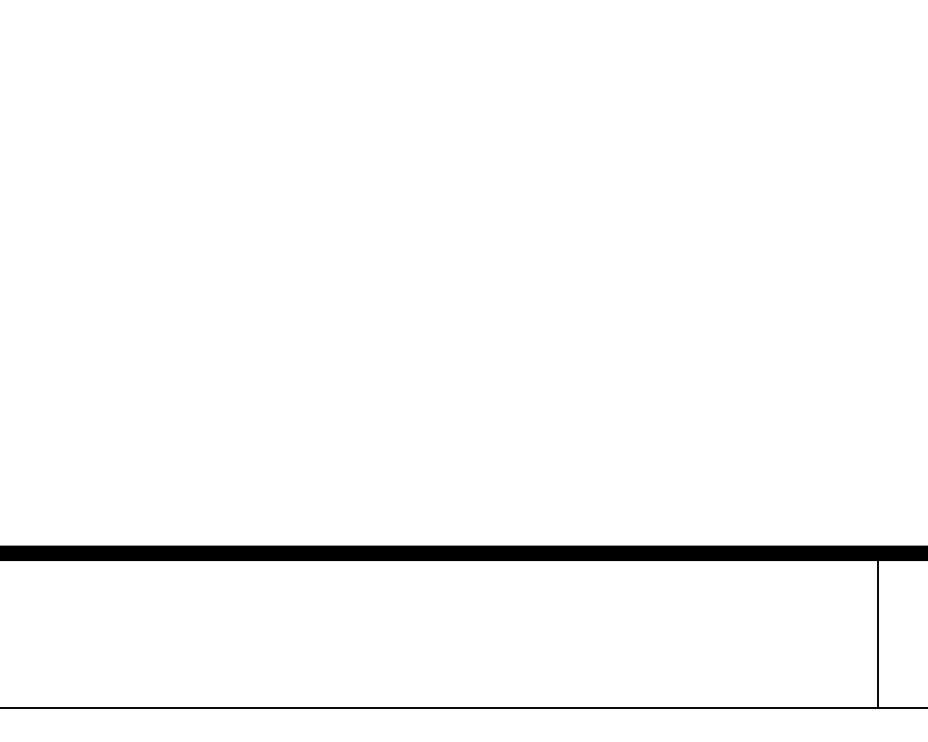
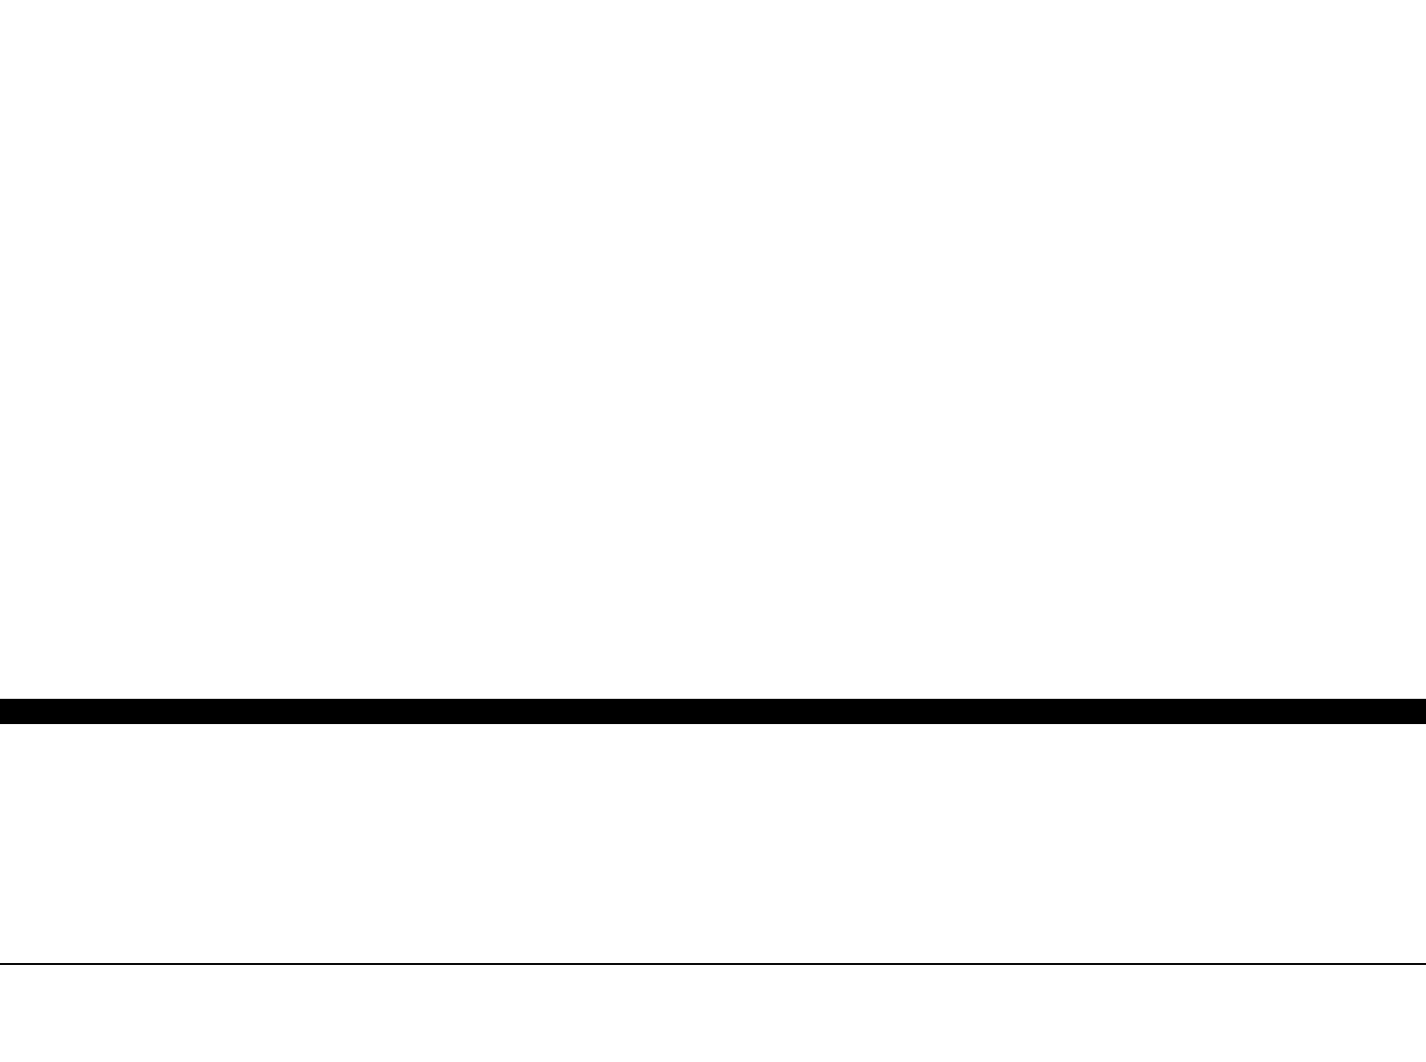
line: (877, 630) -> (1374, 837), removed

